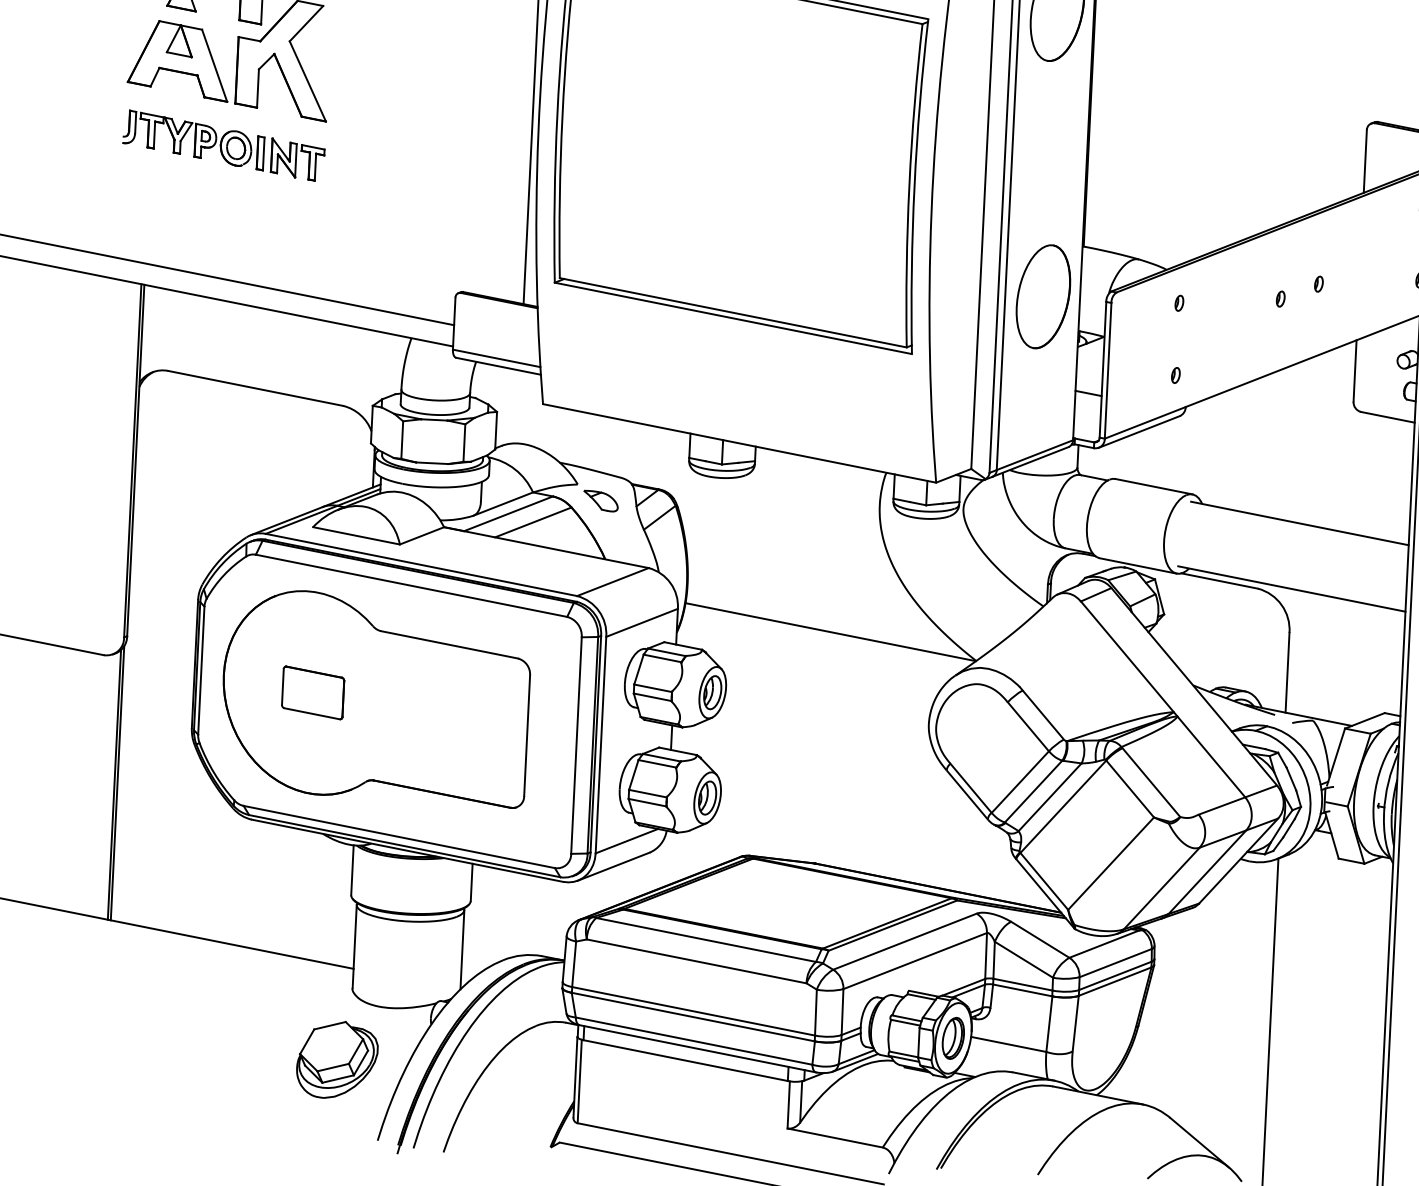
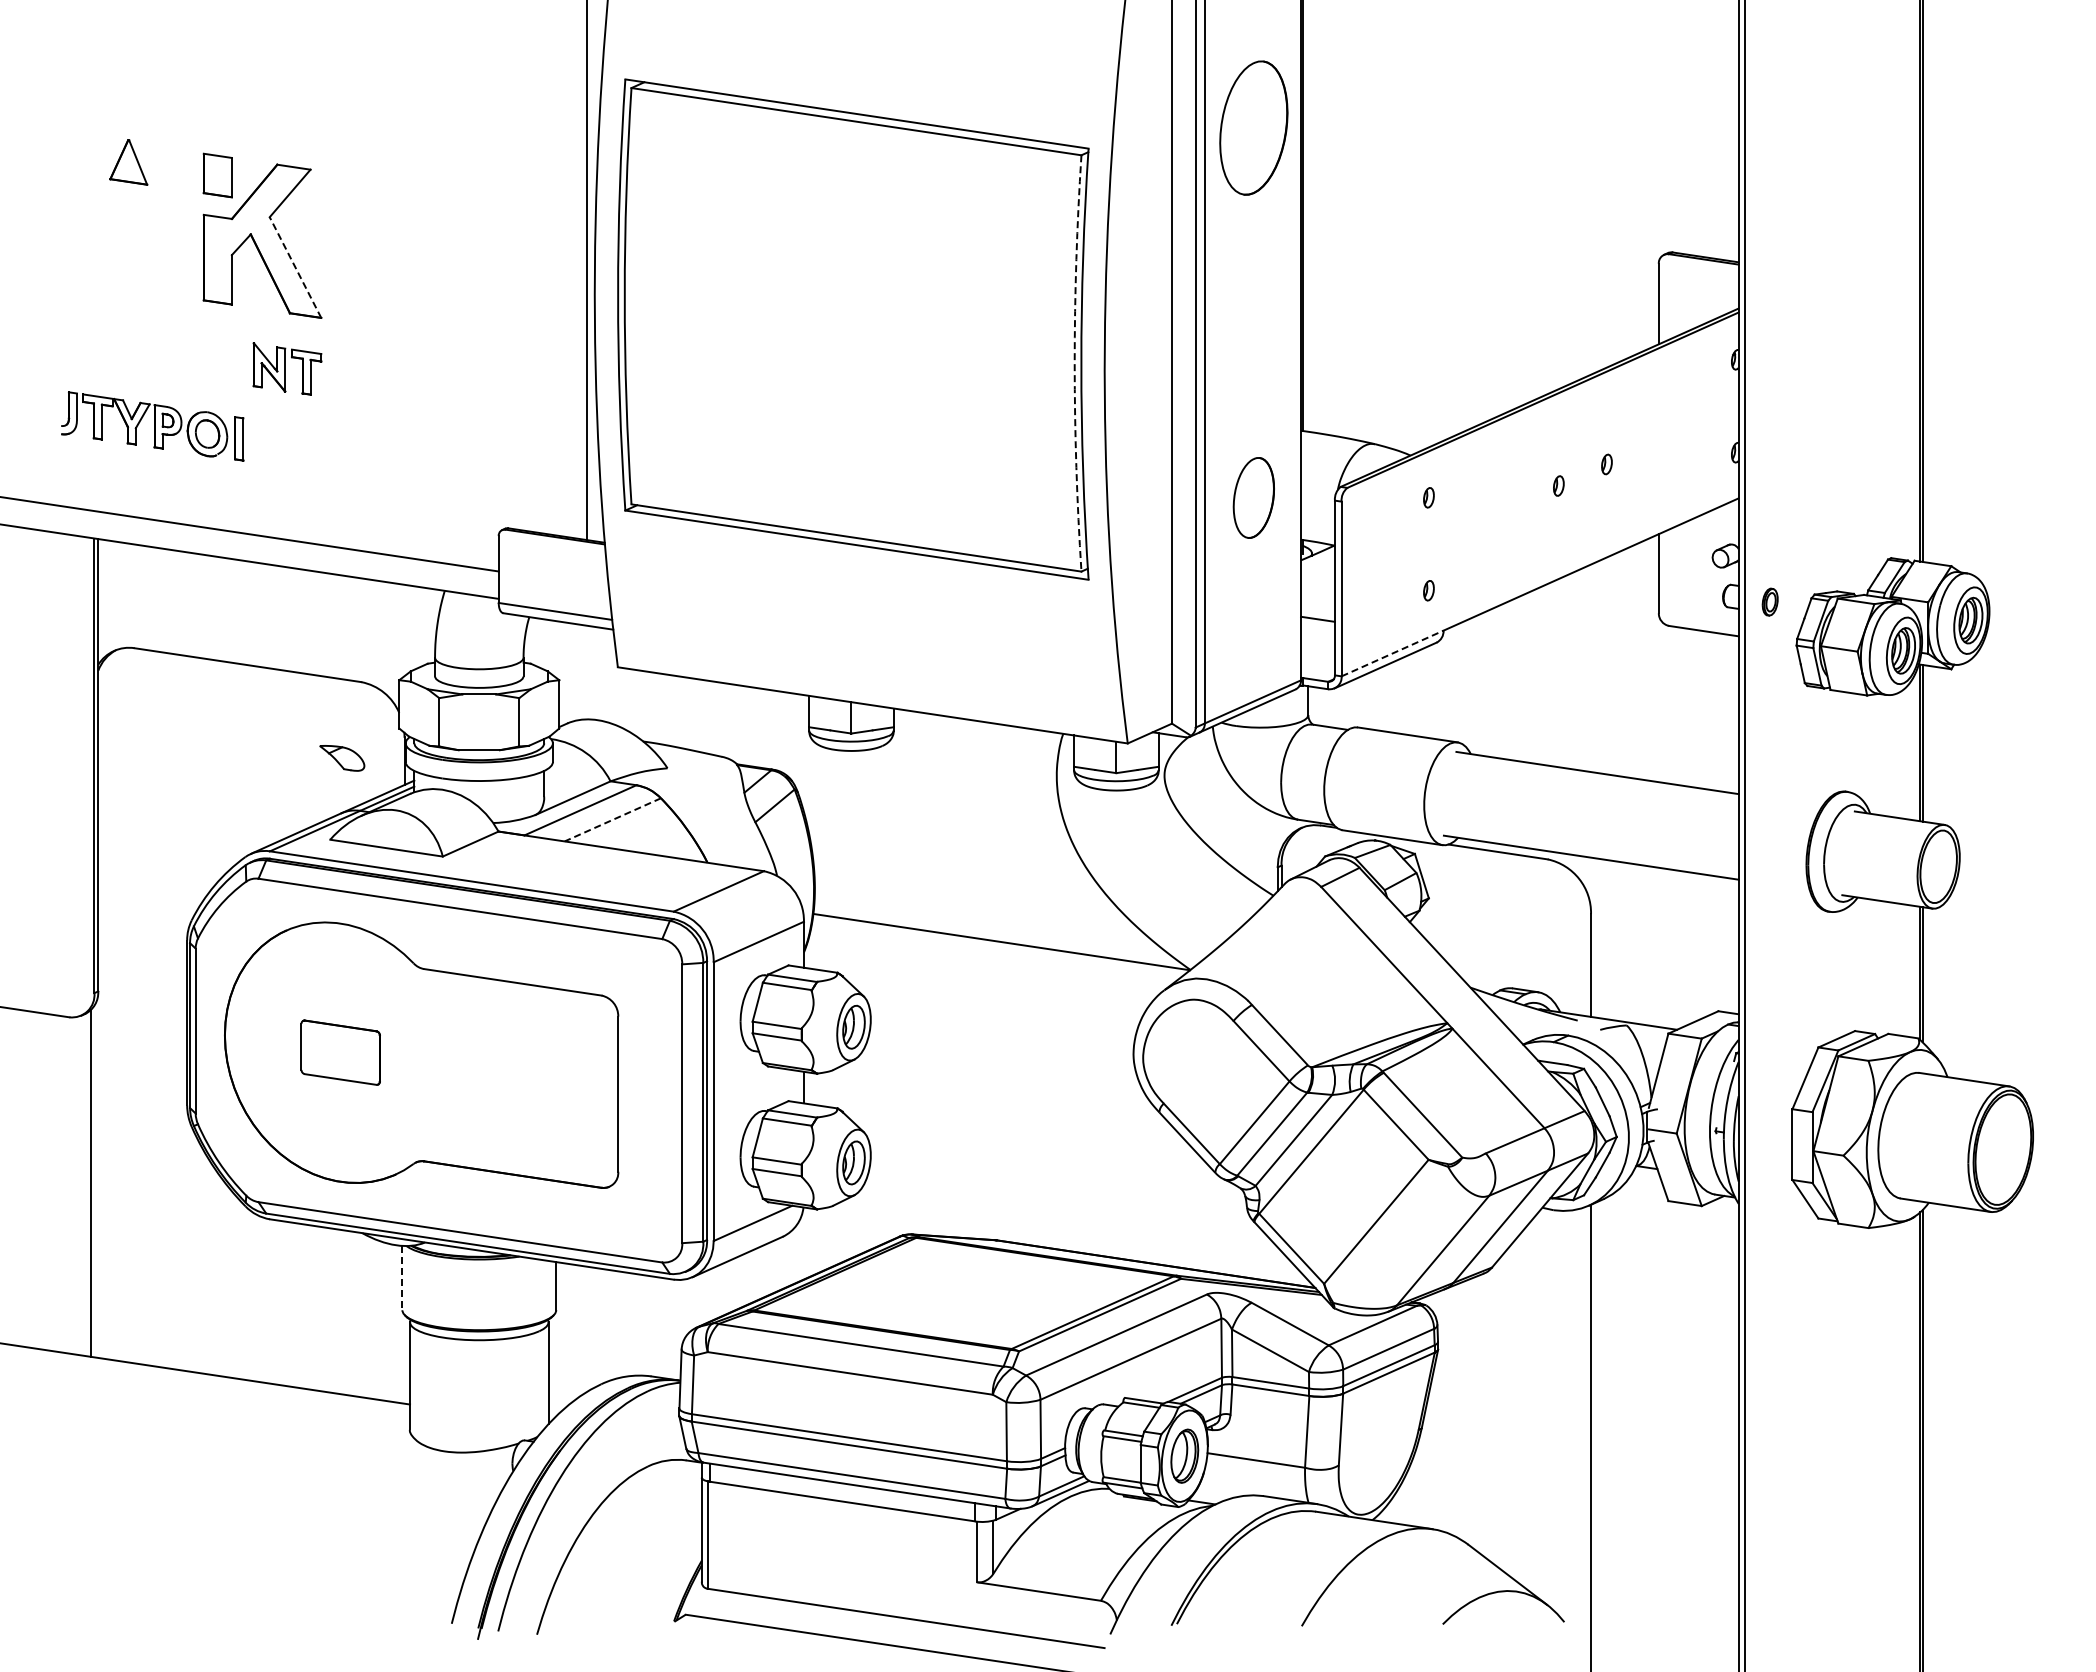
part: (178, 60) -> (128, 248), removed
line: (307, 81) -> (295, 267), solid -> dashed
part: (193, 140) -> (152, 426), moved
arc: (909, 185) -> (1074, 363), solid -> dashed
part: (1043, 296) -> (1253, 497), size x0.6
line: (1145, 422) -> (1392, 653), solid -> dashed
part: (601, 501) -> (342, 758), moved
line: (533, 522) -> (612, 819), solid -> dashed
line: (117, 782) -> (95, 1180), removed
line: (352, 870) -> (402, 1278), solid -> dashed
part: (337, 1059) -> (394, 1522), removed

